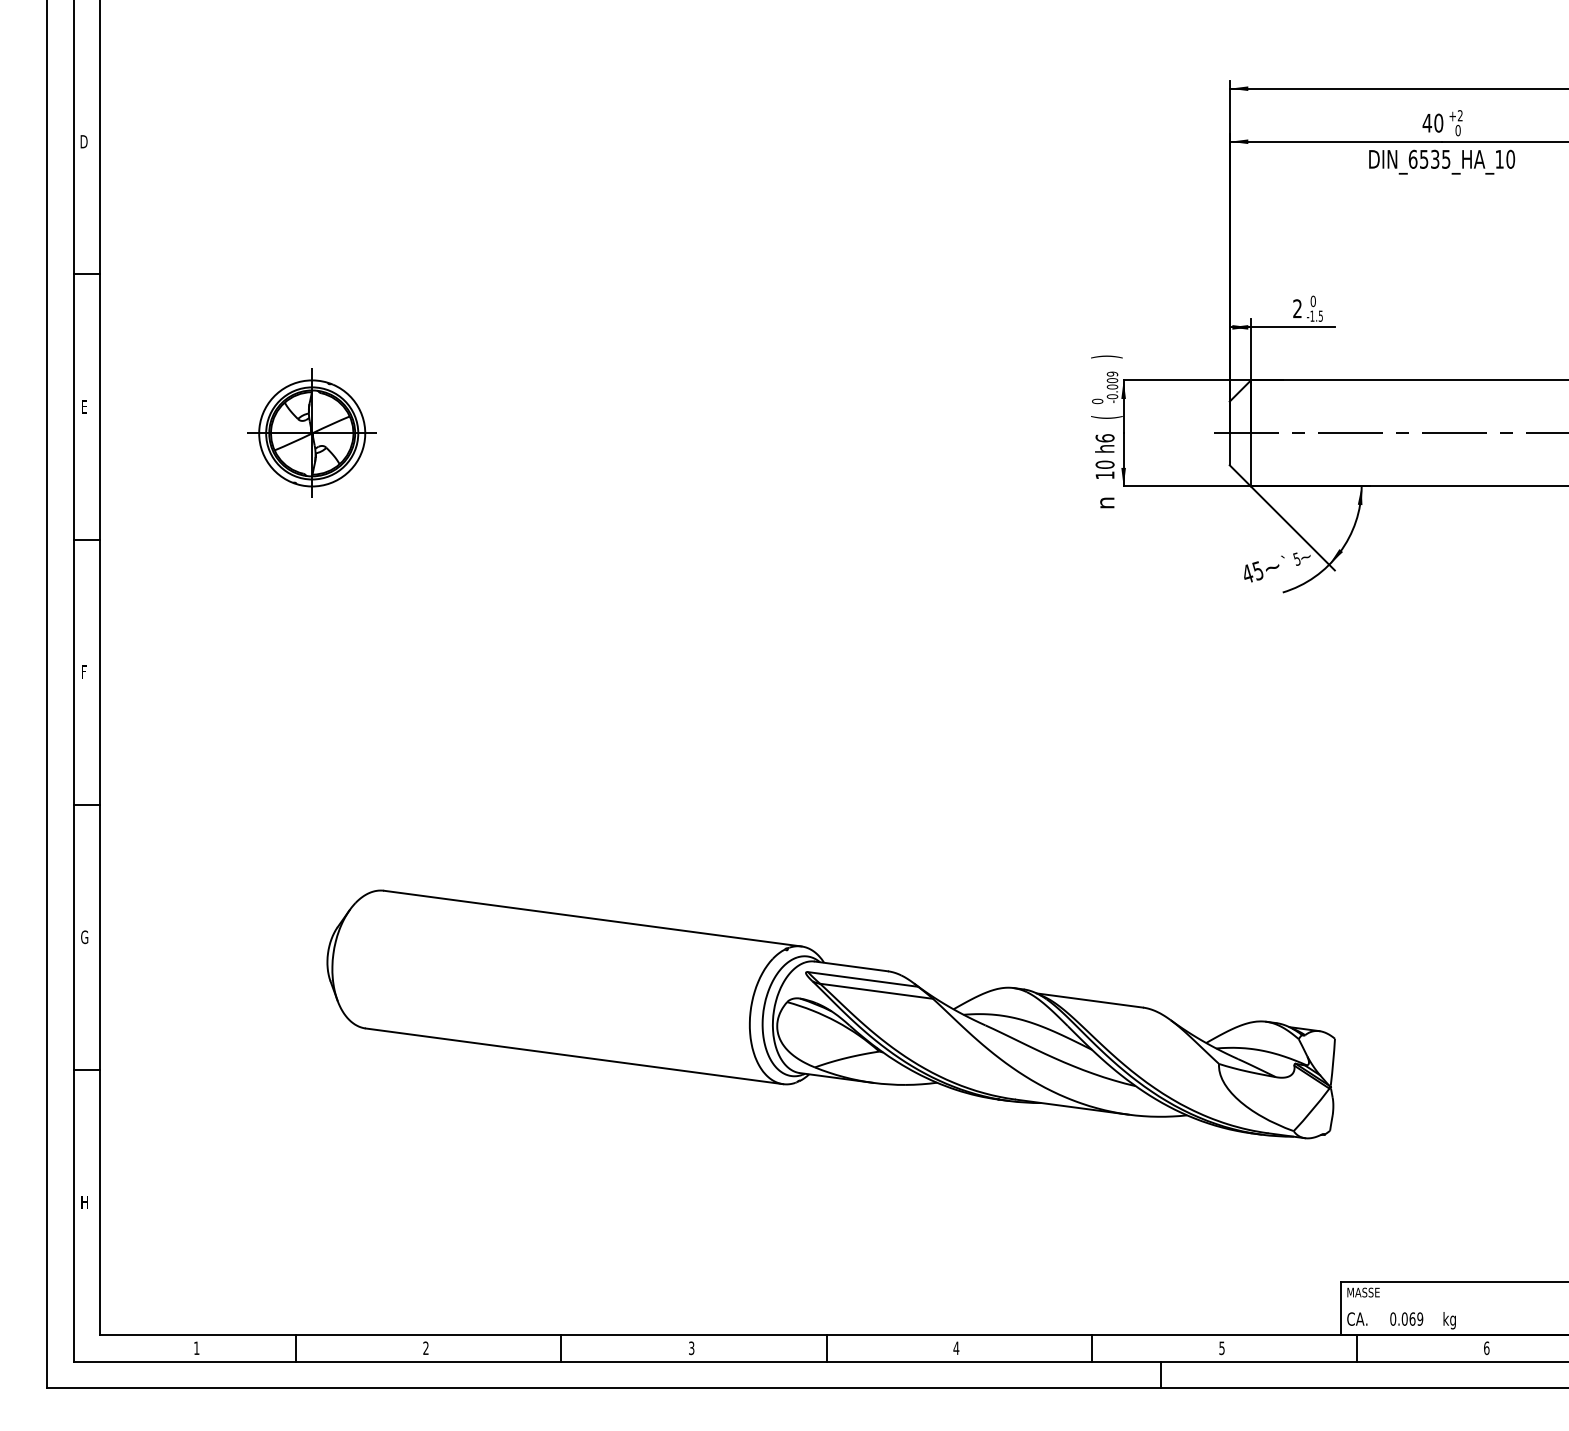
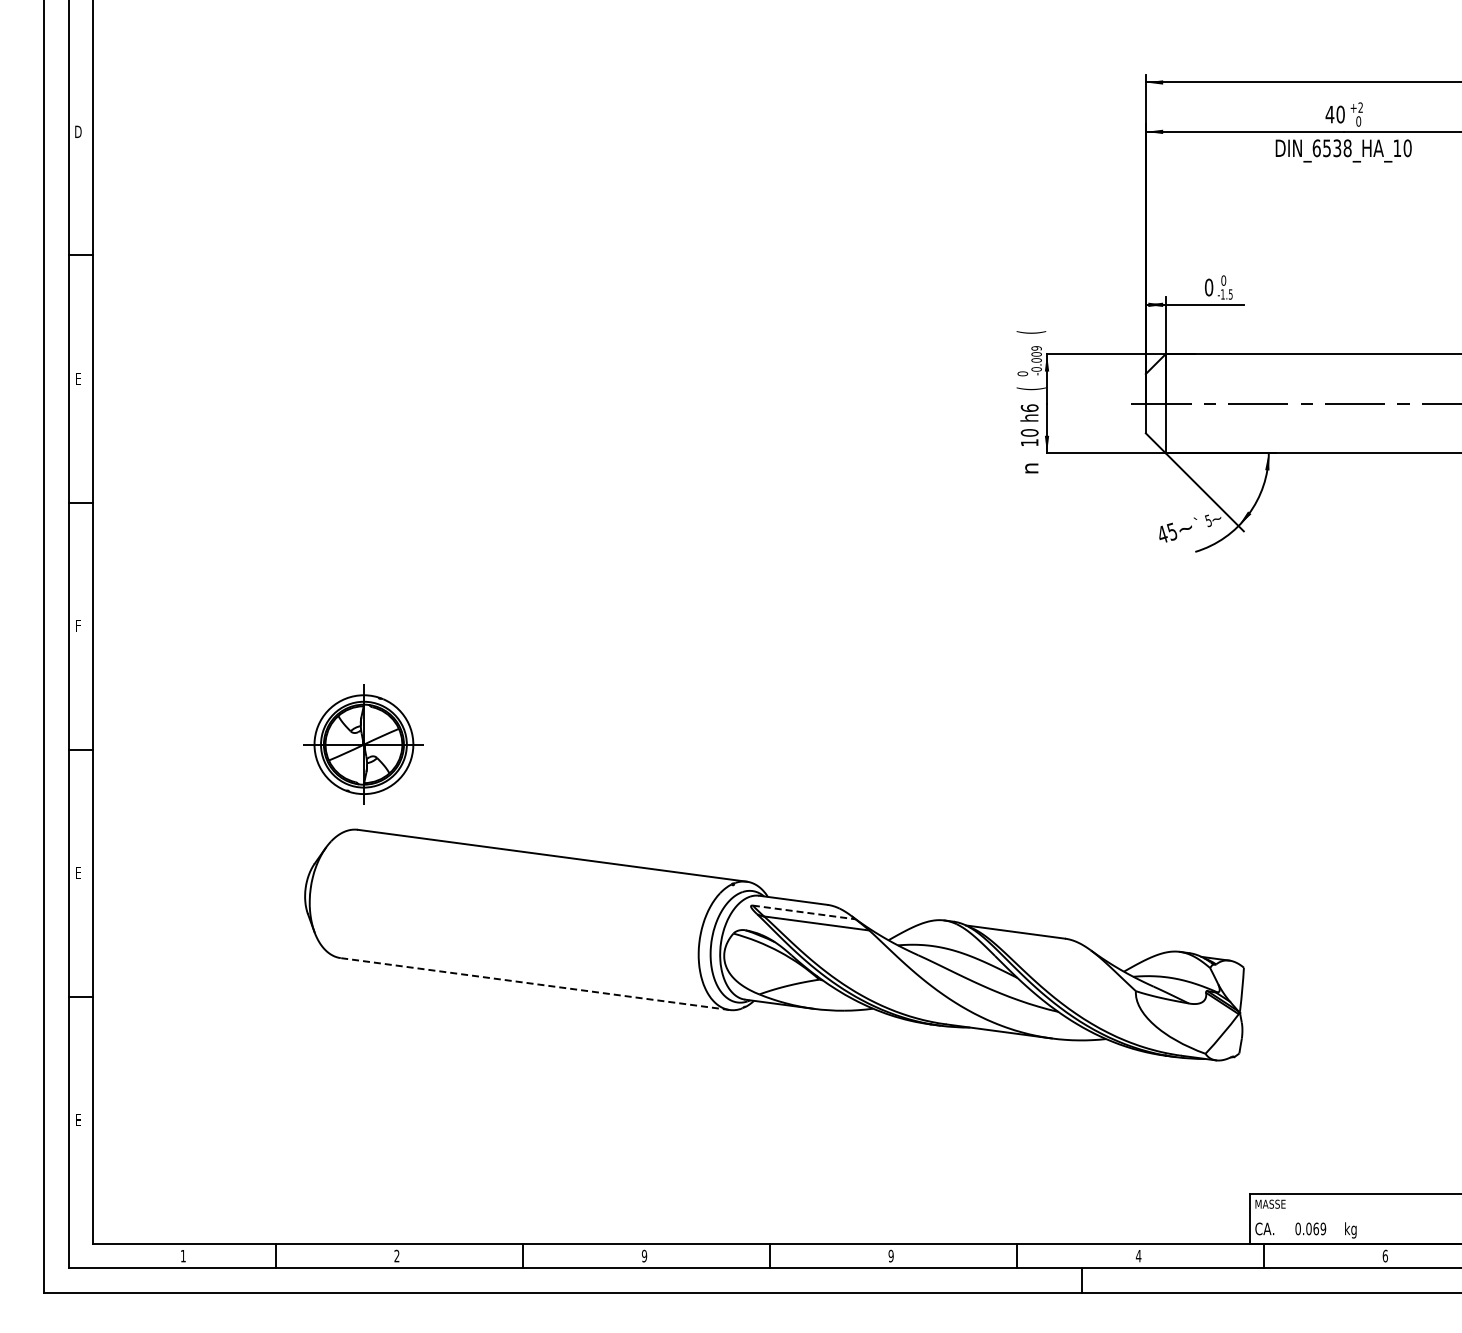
text: (1446, 159) -> (1347, 148), DIN_6535_HA_10 -> DIN_6538_HA_10
text: (1298, 308) -> (1209, 287), 2 -> 0
text: (1106, 357) -> (1031, 332), ) -> (
part: (311, 433) -> (363, 744), moved
text: (84, 936) -> (78, 872), G -> E
line: (863, 979) -> (804, 912), solid -> dashed
line: (573, 1056) -> (534, 984), solid -> dashed
text: (85, 1201) -> (79, 1119), H -> E
text: (691, 1347) -> (644, 1255), 3 -> 9
text: (955, 1347) -> (890, 1255), 4 -> 9
text: (1221, 1348) -> (1138, 1256), 5 -> 4

